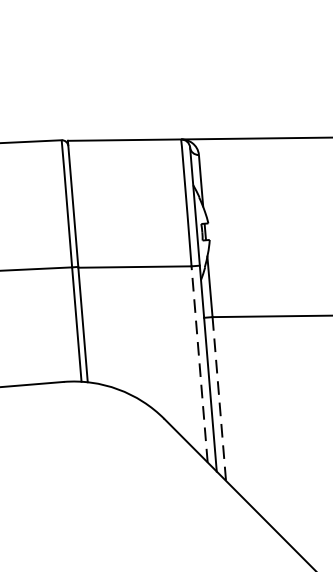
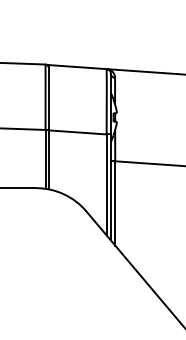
line: (199, 363) -> (106, 184), dashed -> solid
line: (219, 399) -> (115, 203), dashed -> solid

